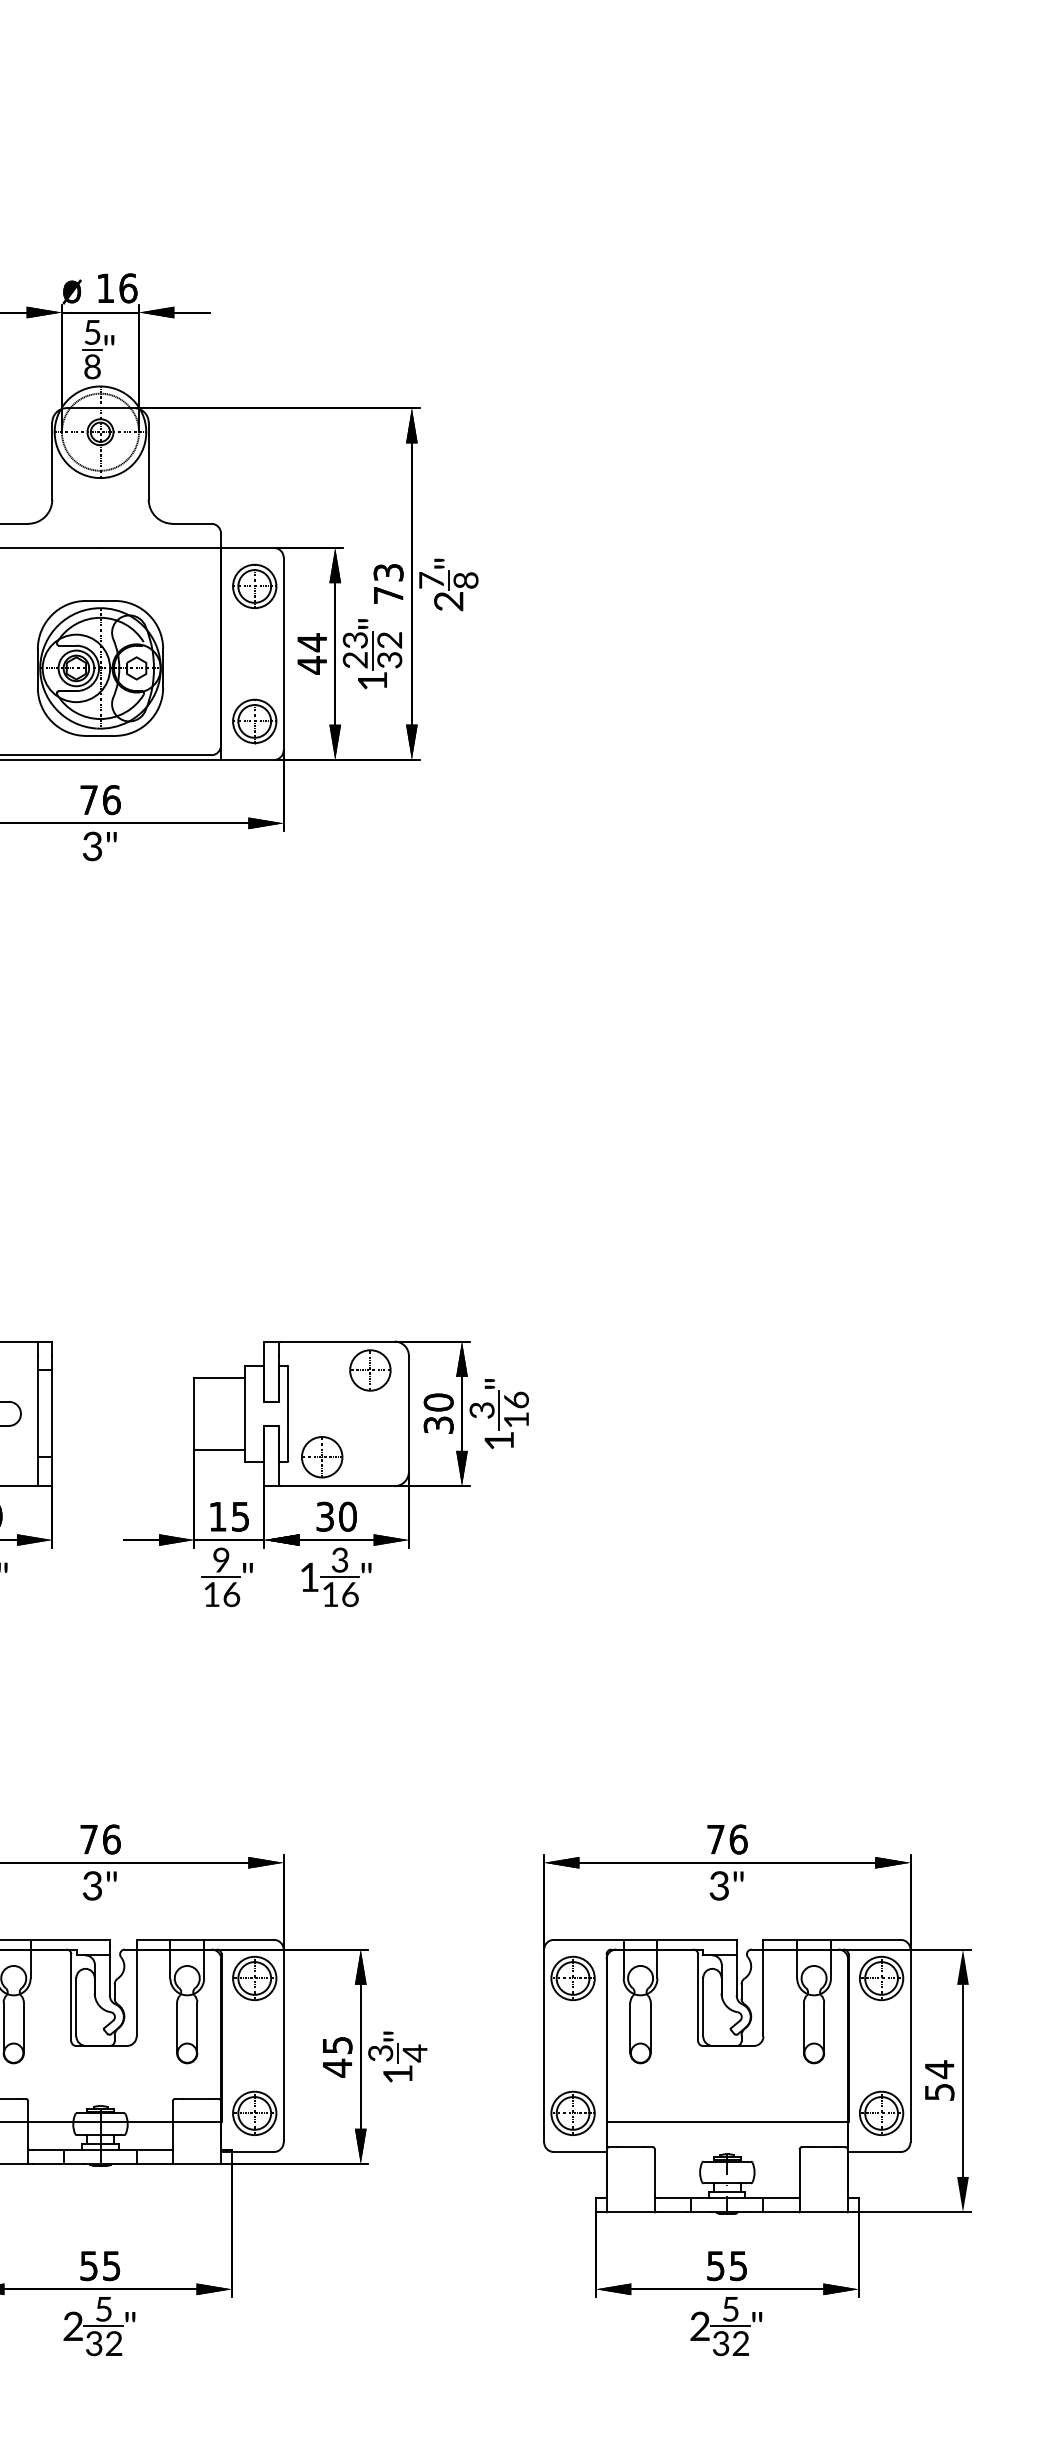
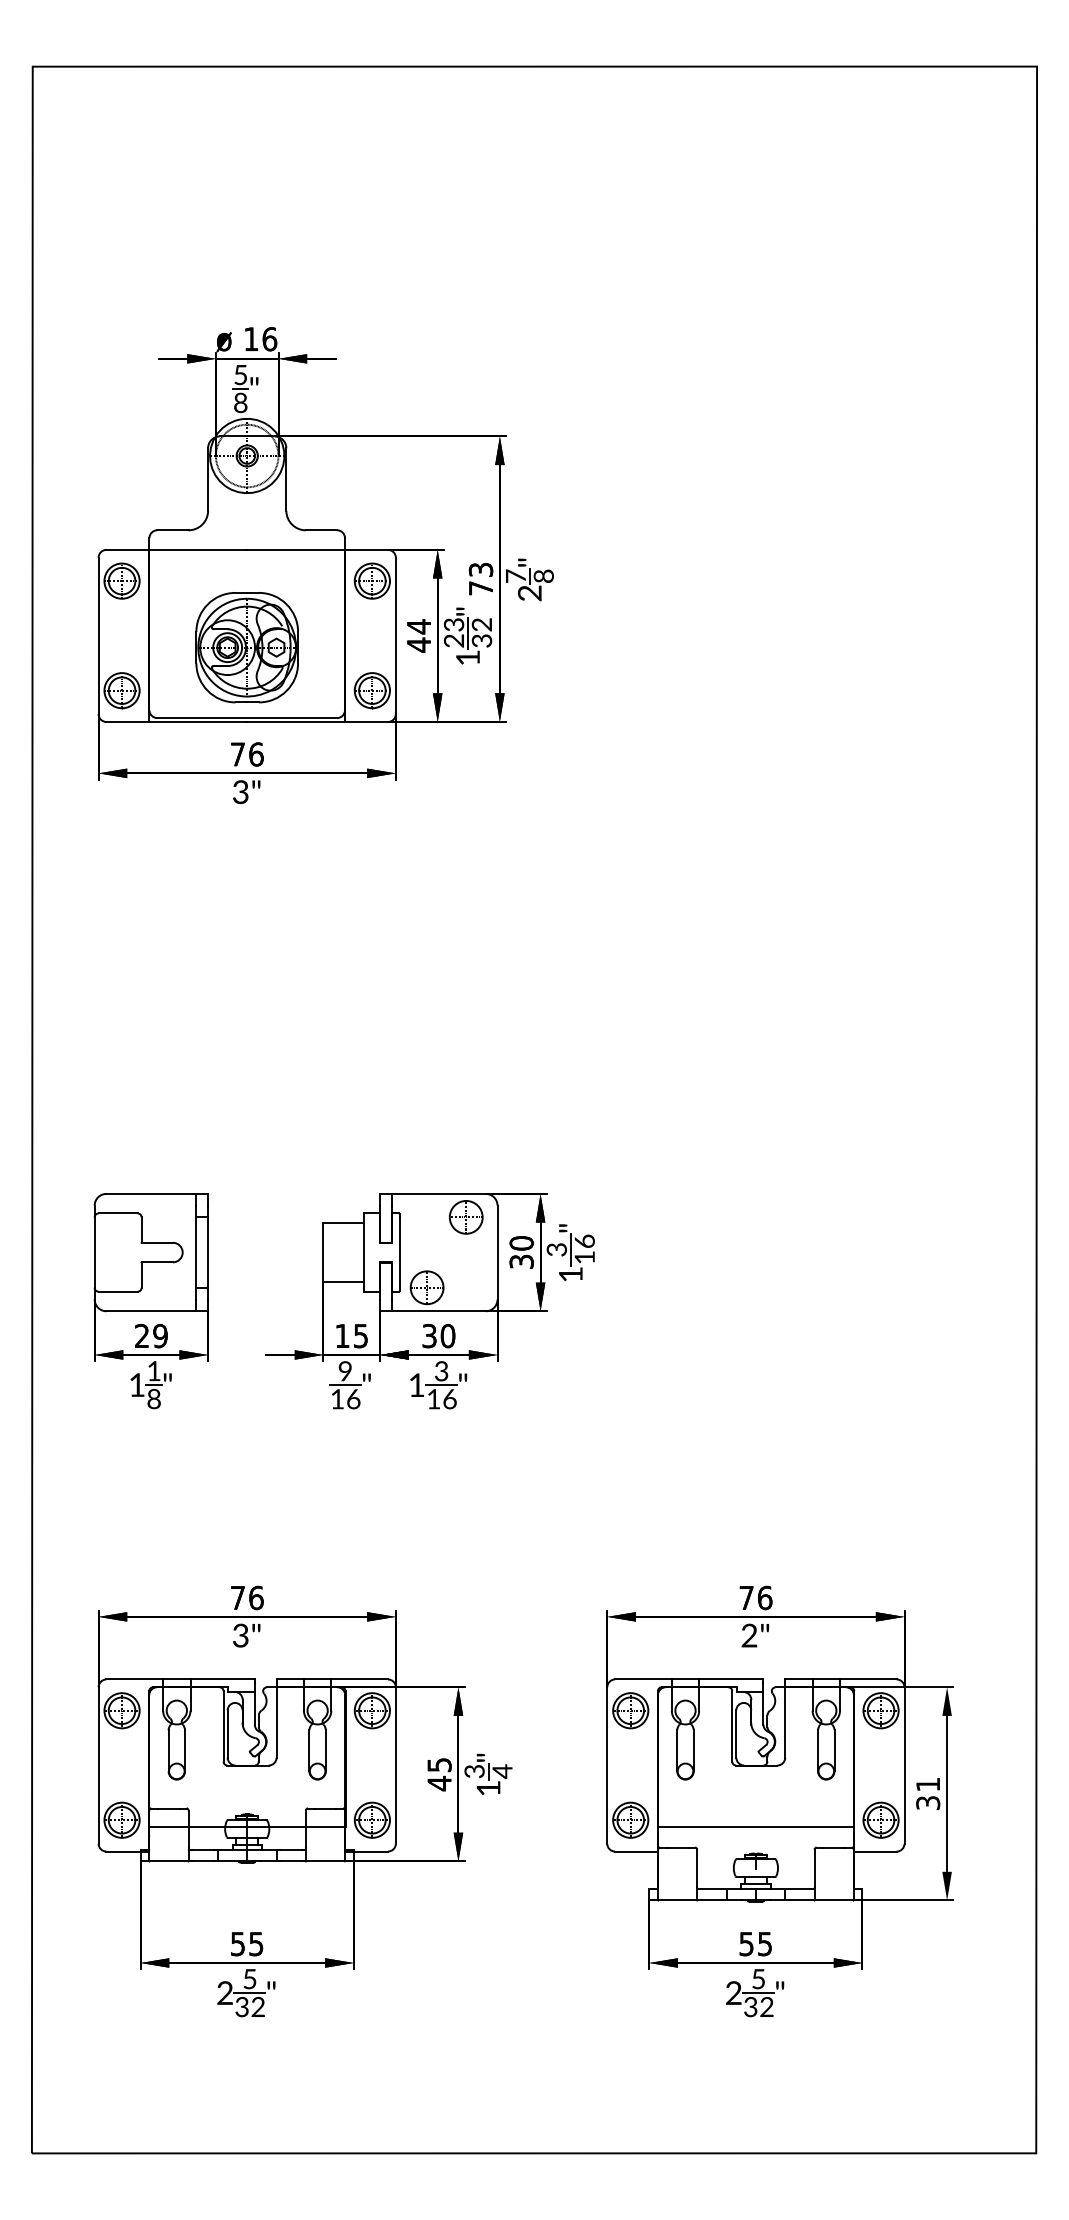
text: (719, 1886) -> (749, 1636), 3"\f] -> 2"\f]
text: (938, 2080) -> (927, 1793), 54 -> 31

